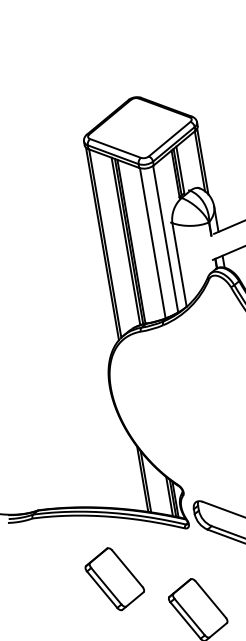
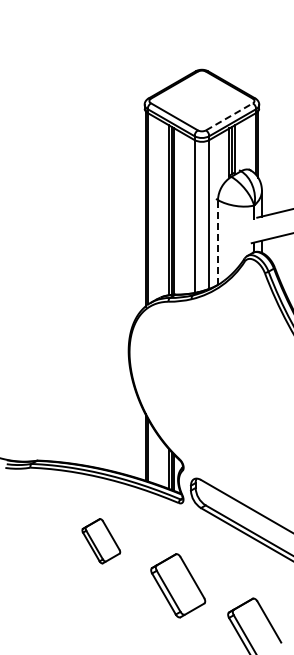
line: (169, 138) -> (229, 116), solid -> dashed
line: (179, 265) -> (217, 242), solid -> dashed
part: (114, 578) -> (101, 540), size x0.7

